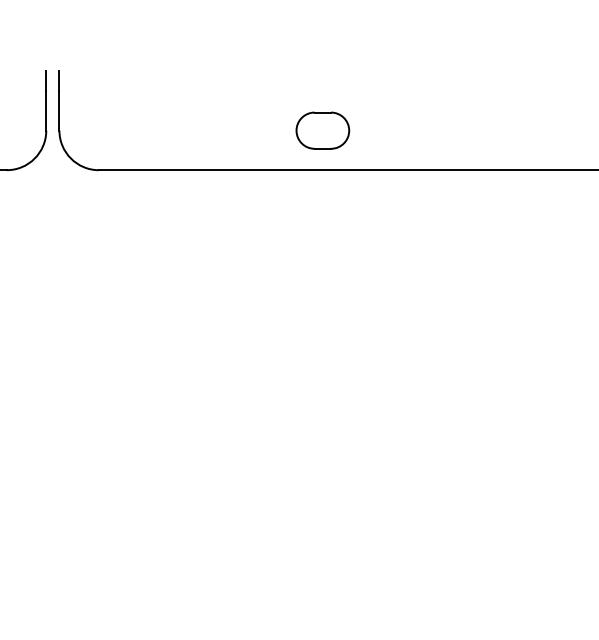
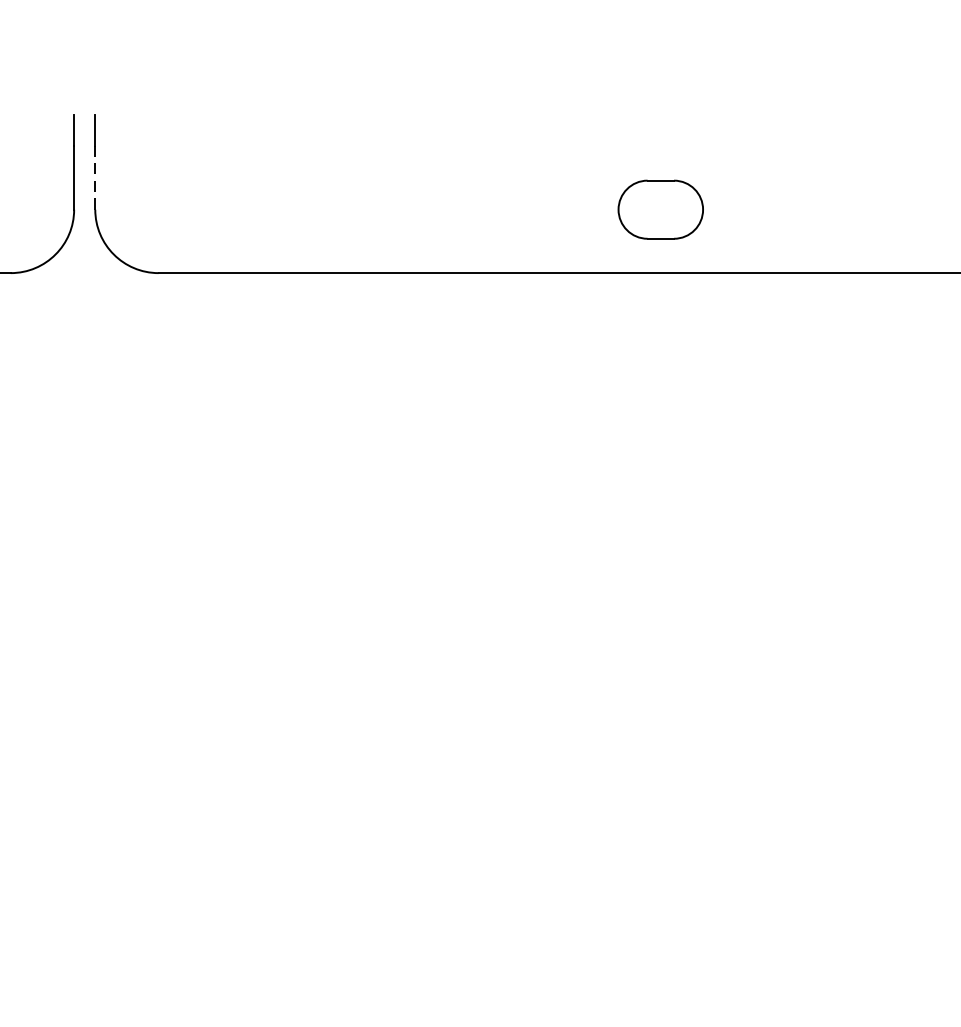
line: (59, 110) -> (95, 177), solid -> dashed
part: (322, 130) -> (660, 209), moved

